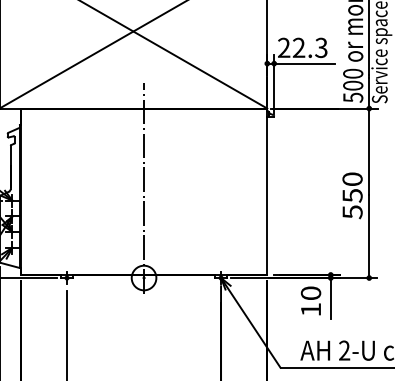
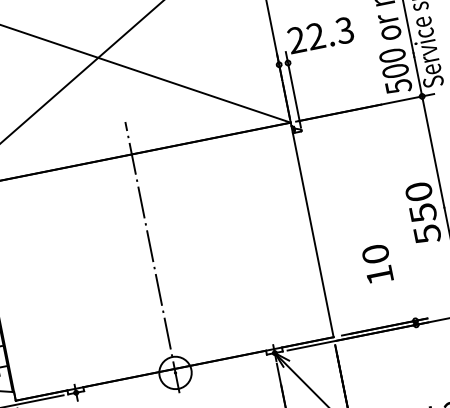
line: (300, 63) -> (321, 56), removed
line: (330, 296) -> (420, 348), removed
text: (311, 300) -> (378, 263), moved

